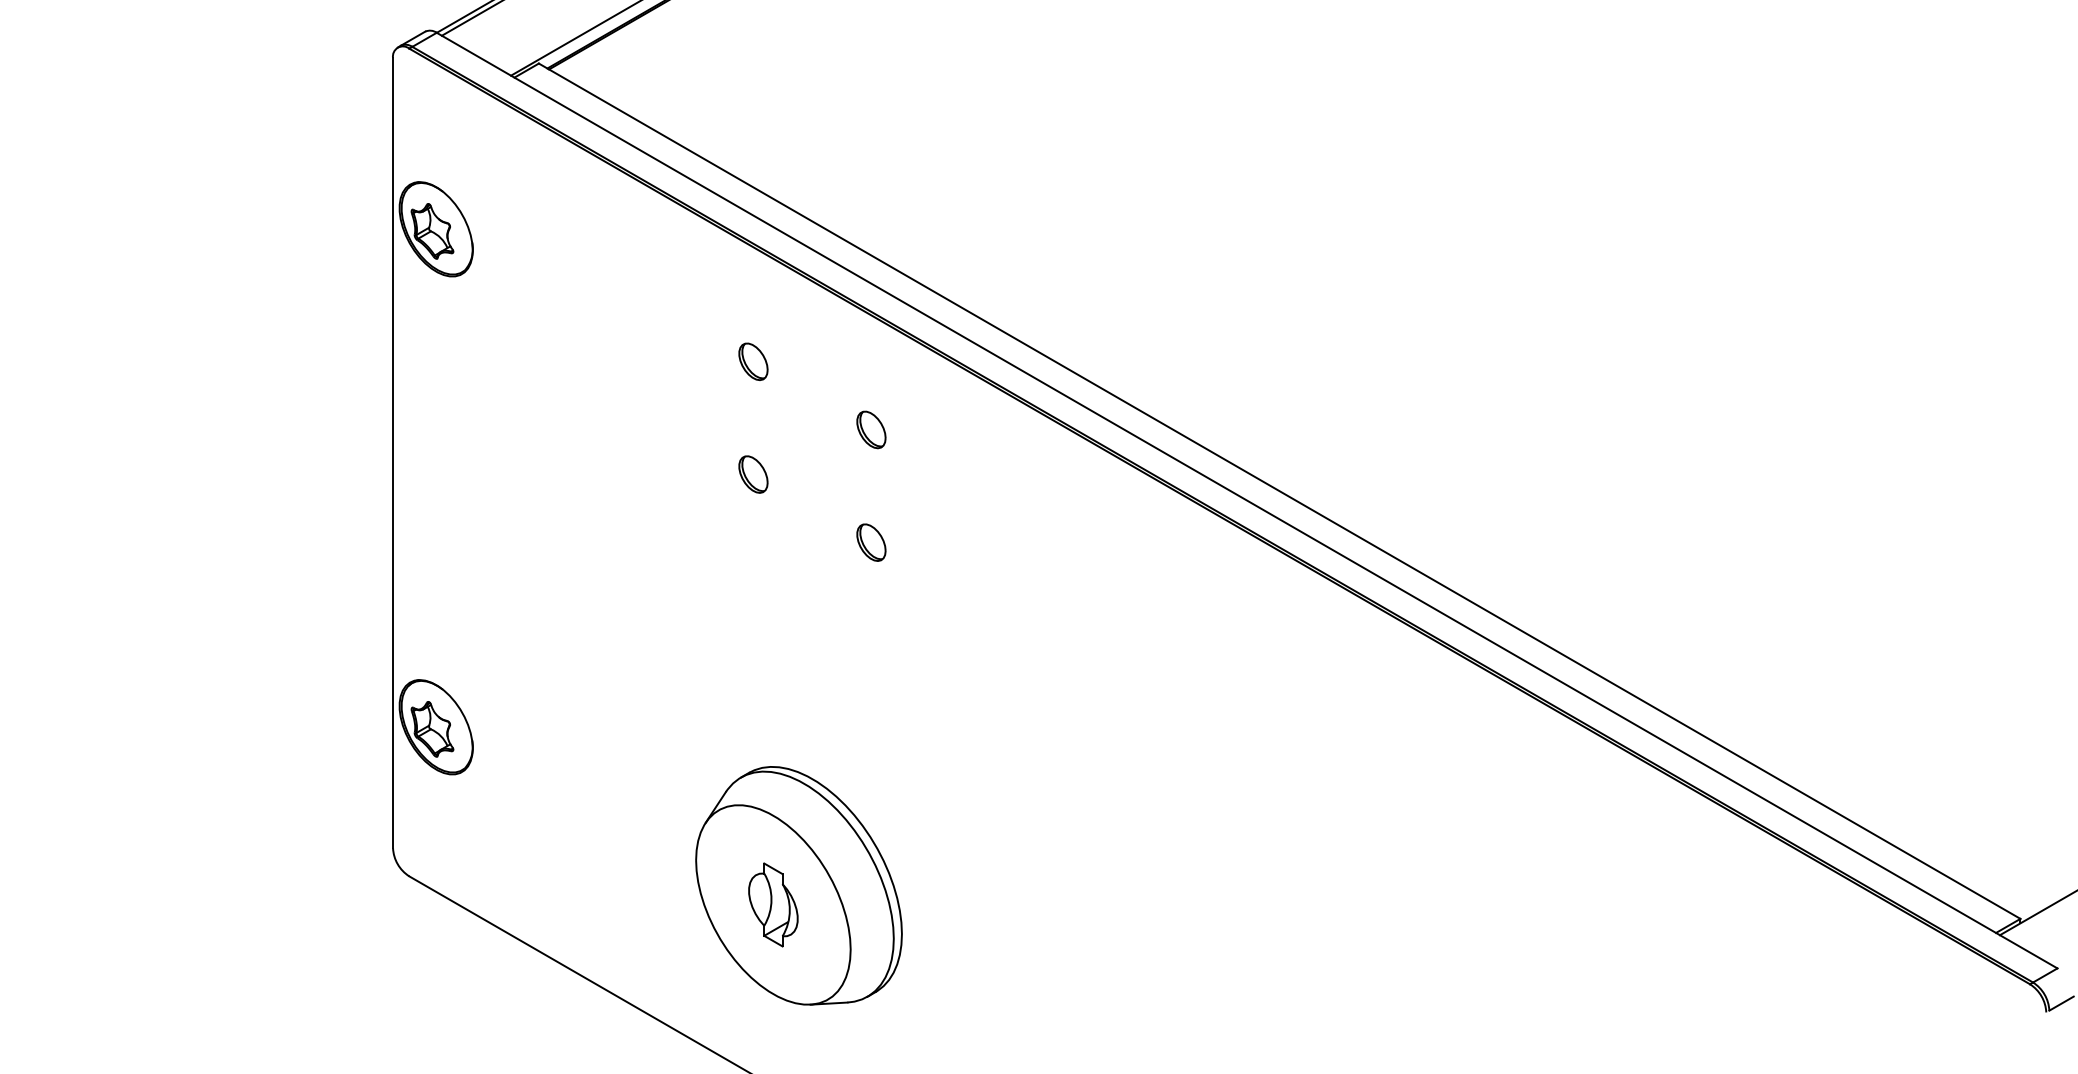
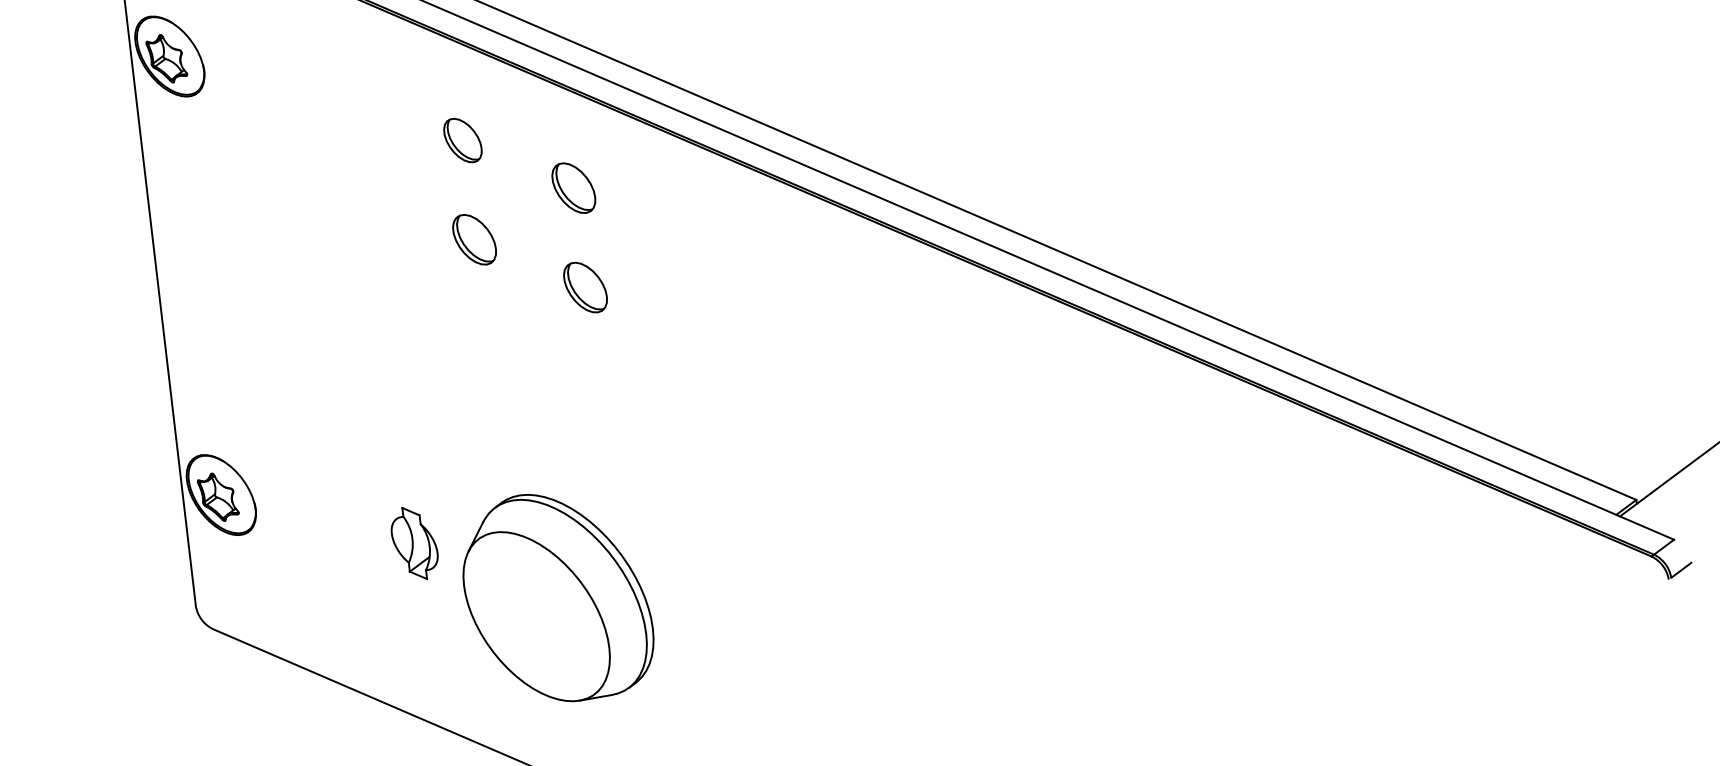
part: (753, 361) -> (462, 140), size x1.4
part: (871, 429) -> (573, 187), size x1.6
part: (753, 474) -> (474, 239), size x1.6
part: (871, 542) -> (585, 287), size x1.6
part: (773, 904) -> (414, 543), moved

